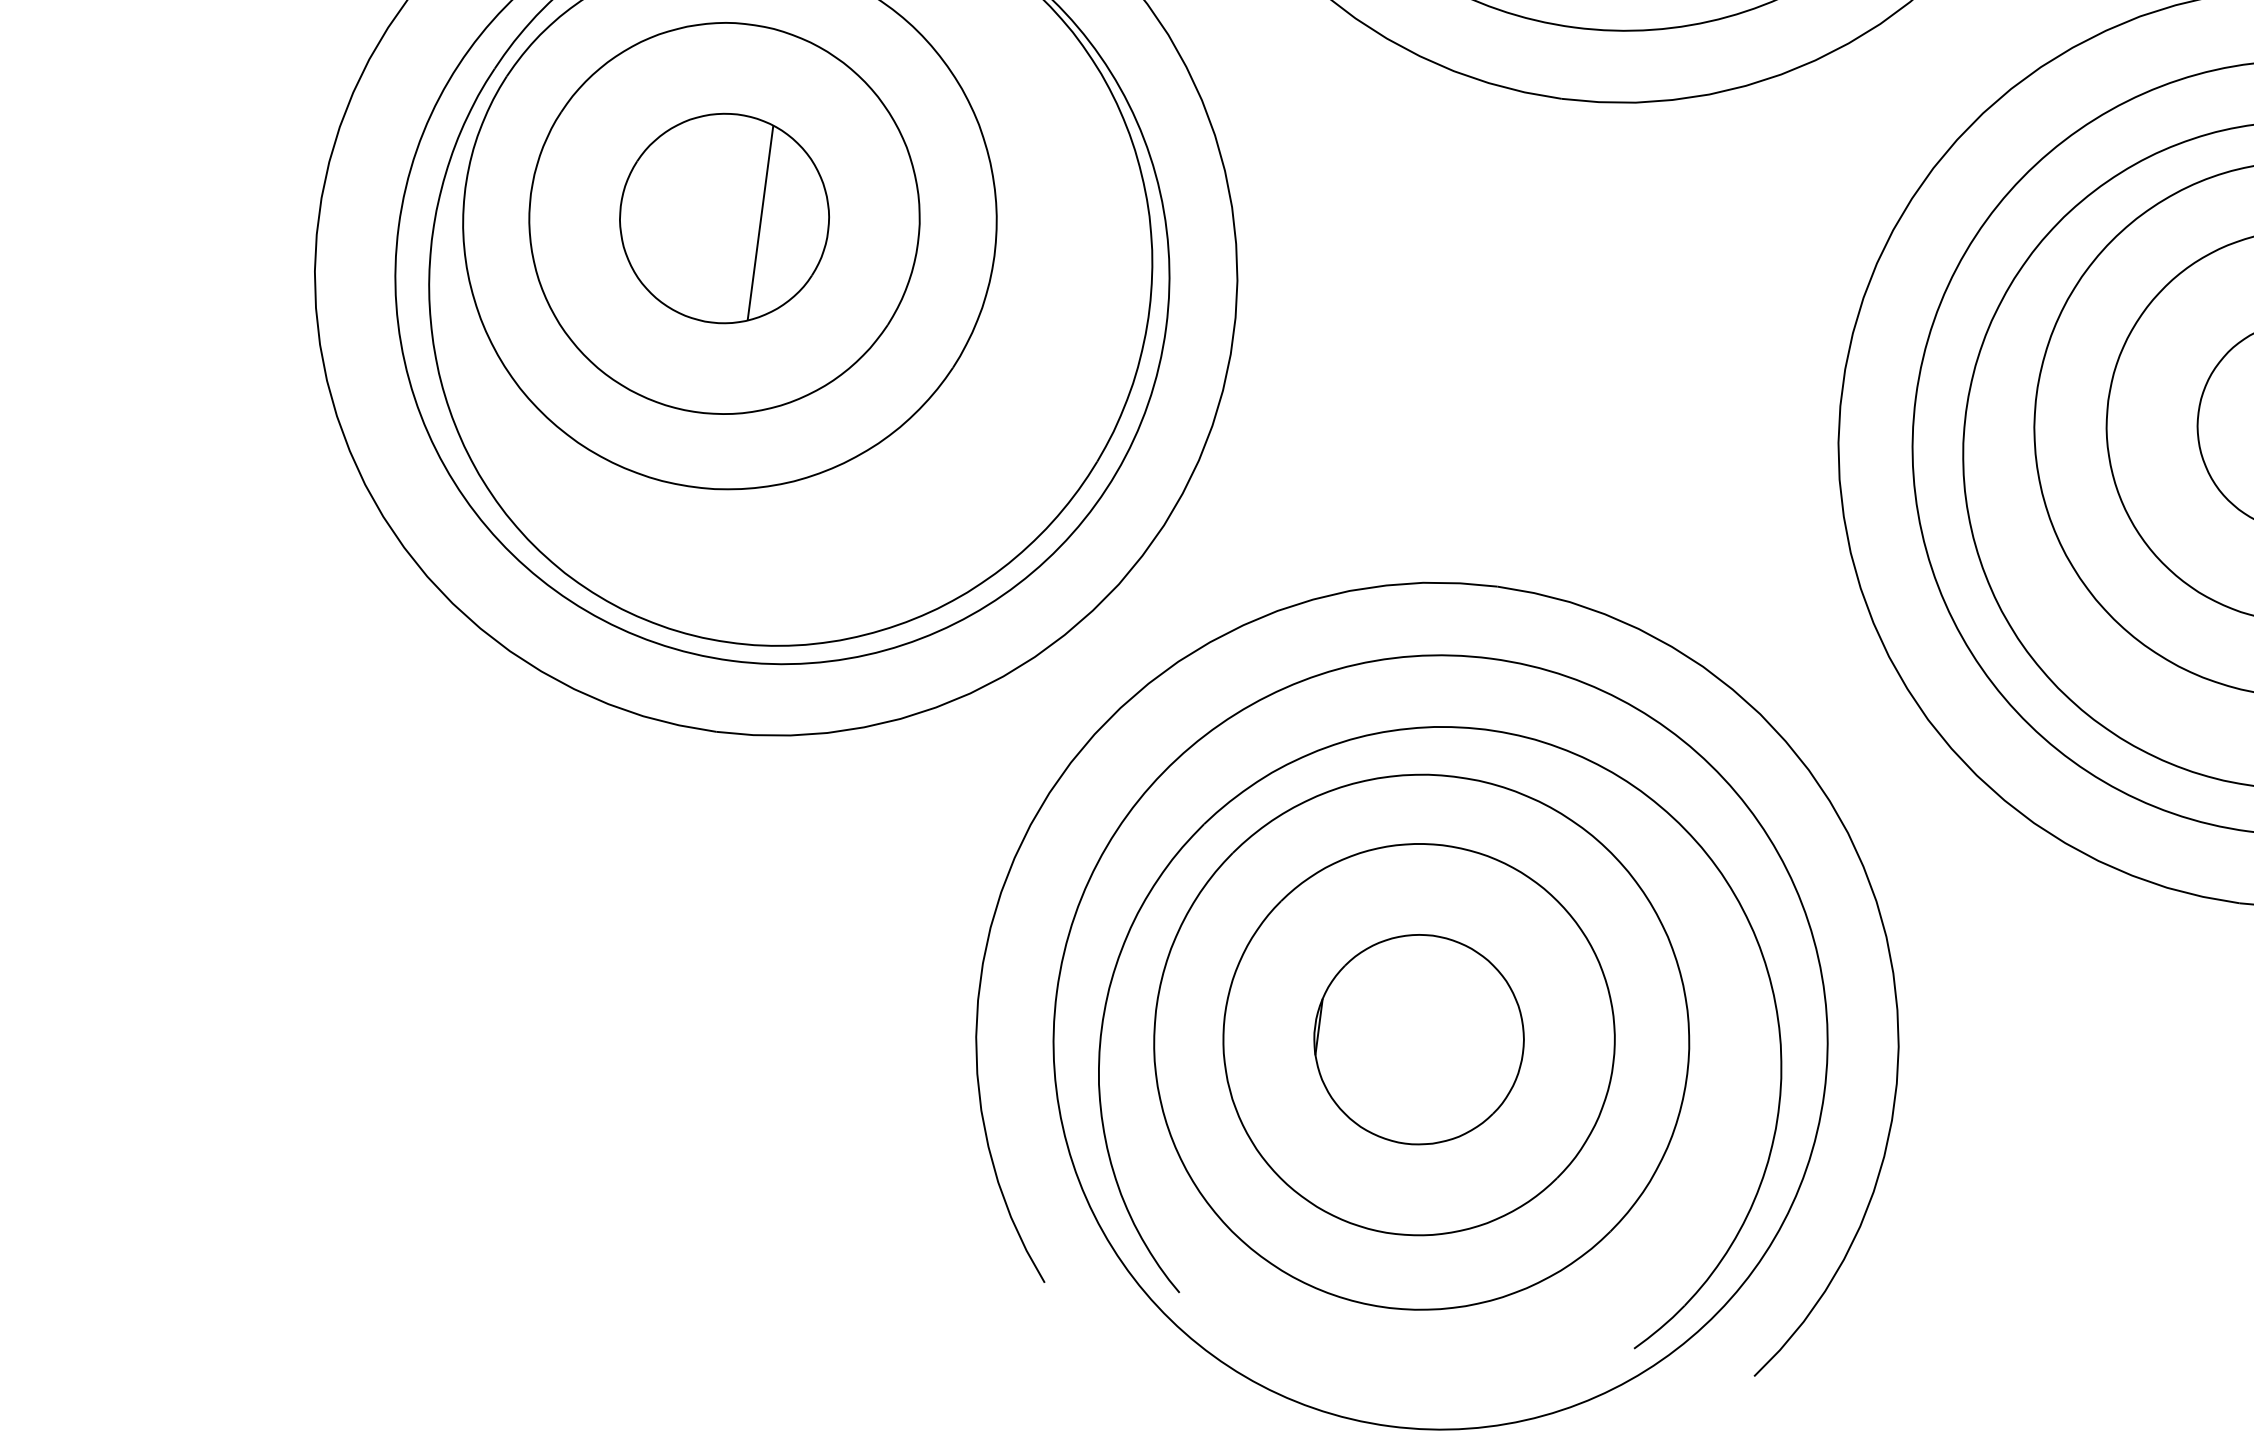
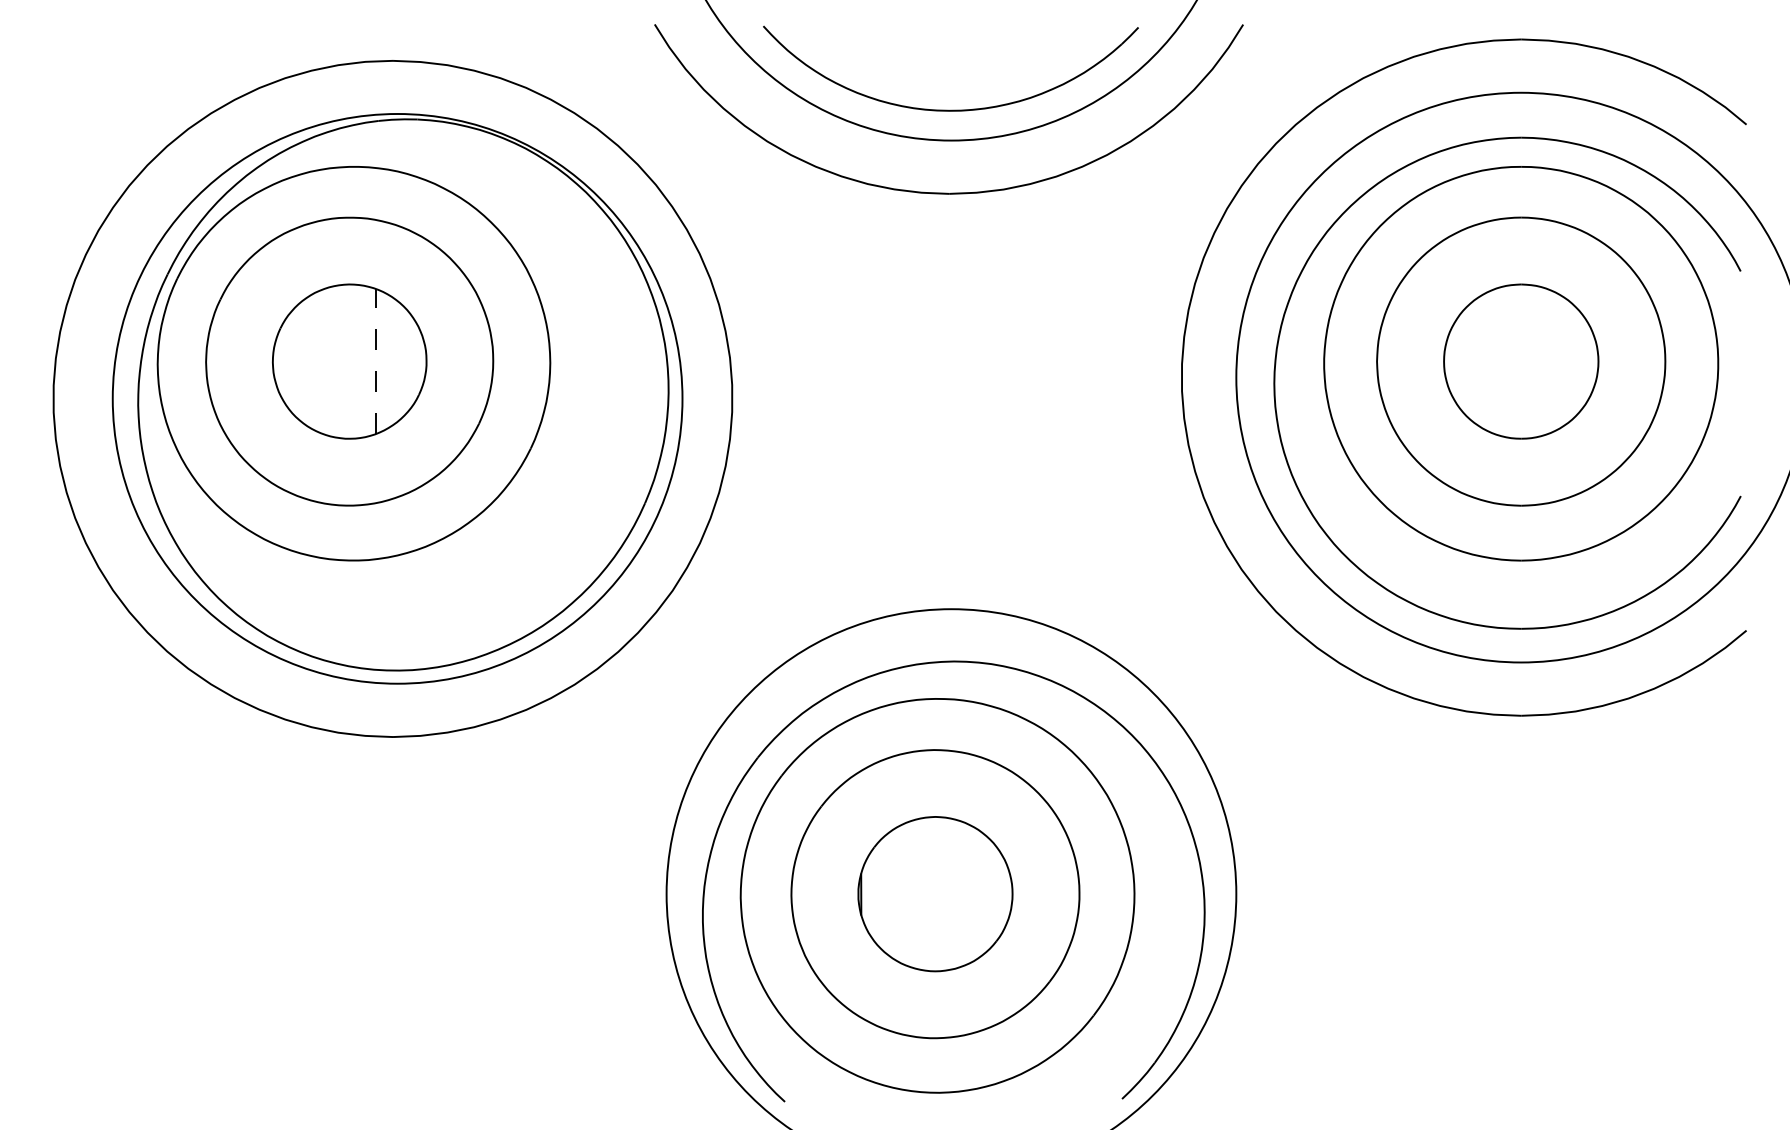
line: (760, 223) -> (376, 361), solid -> dashed
part: (1501, 589) -> (952, 557), removed

